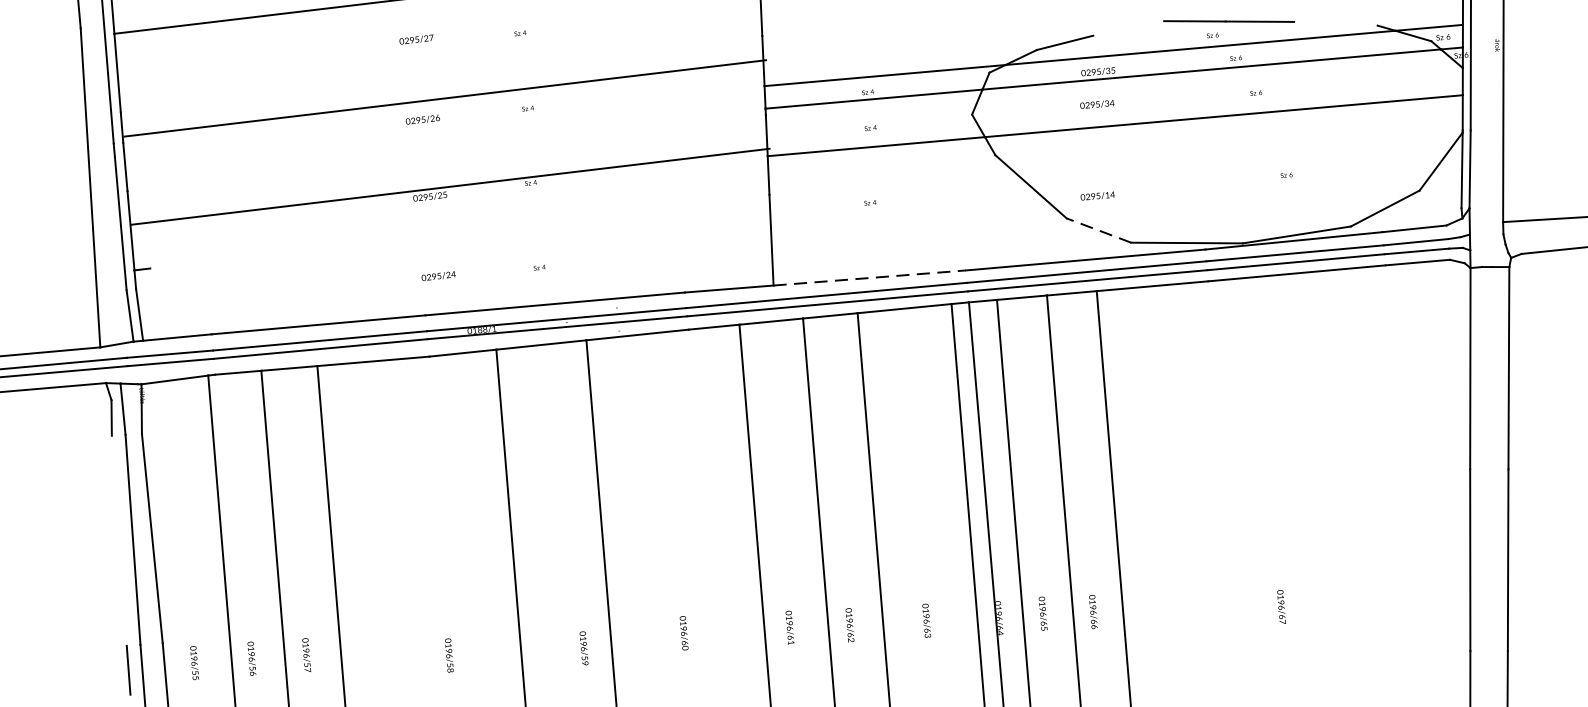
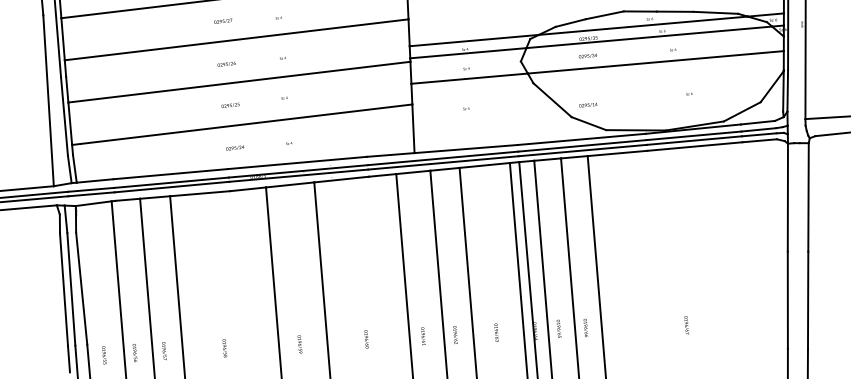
line: (1335, 23) -> (715, 12), added
line: (1128, 28) -> (604, 15), added
line: (444, 97) -> (236, 39), moved
line: (450, 185) -> (239, 81), moved
line: (459, 230) -> (246, 123), added
line: (1098, 230) -> (588, 123), dashed -> solid
line: (870, 278) -> (466, 149), dashed -> solid
line: (120, 540) -> (64, 289), added
text: (583, 648) -> (299, 344), moved
text: (448, 655) -> (224, 348), moved

